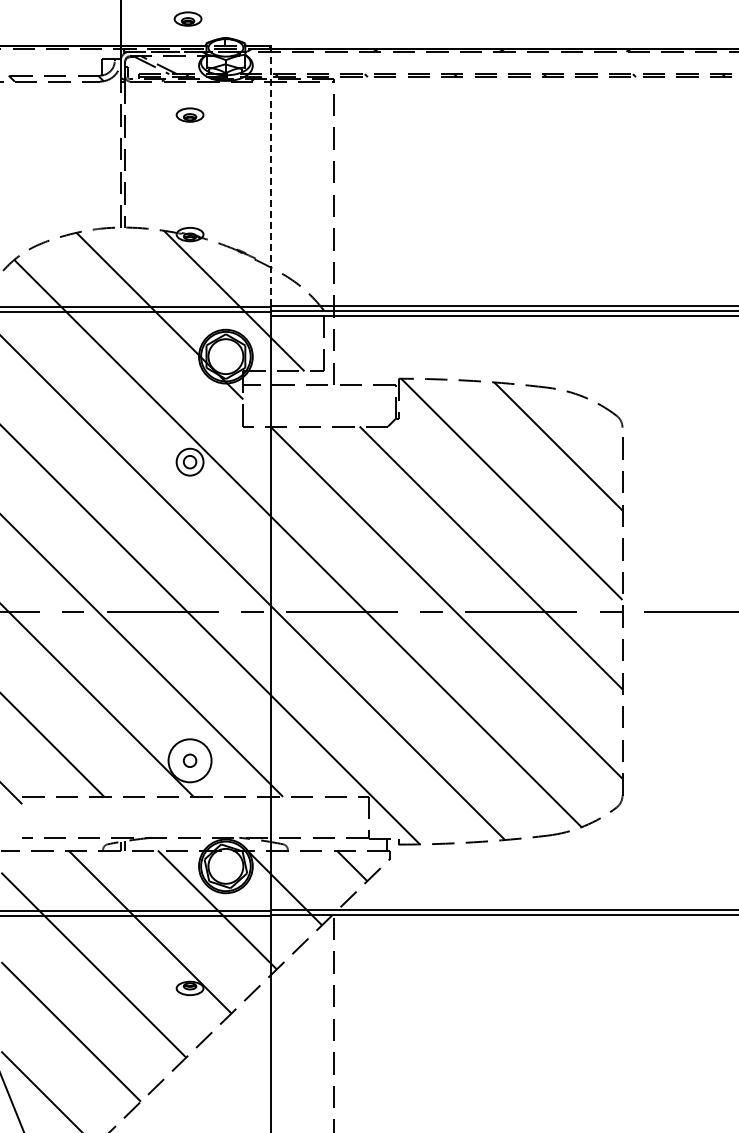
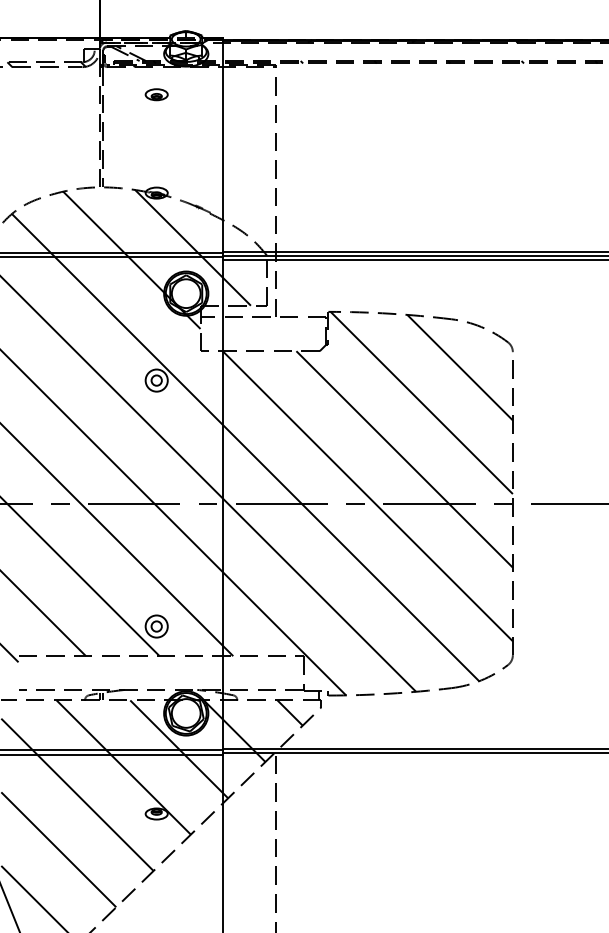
part: (187, 18) -> (154, 15), removed
line: (270, 177) -> (222, 146), dashed -> solid
circle: (189, 760) -> (156, 626), size x0.62

